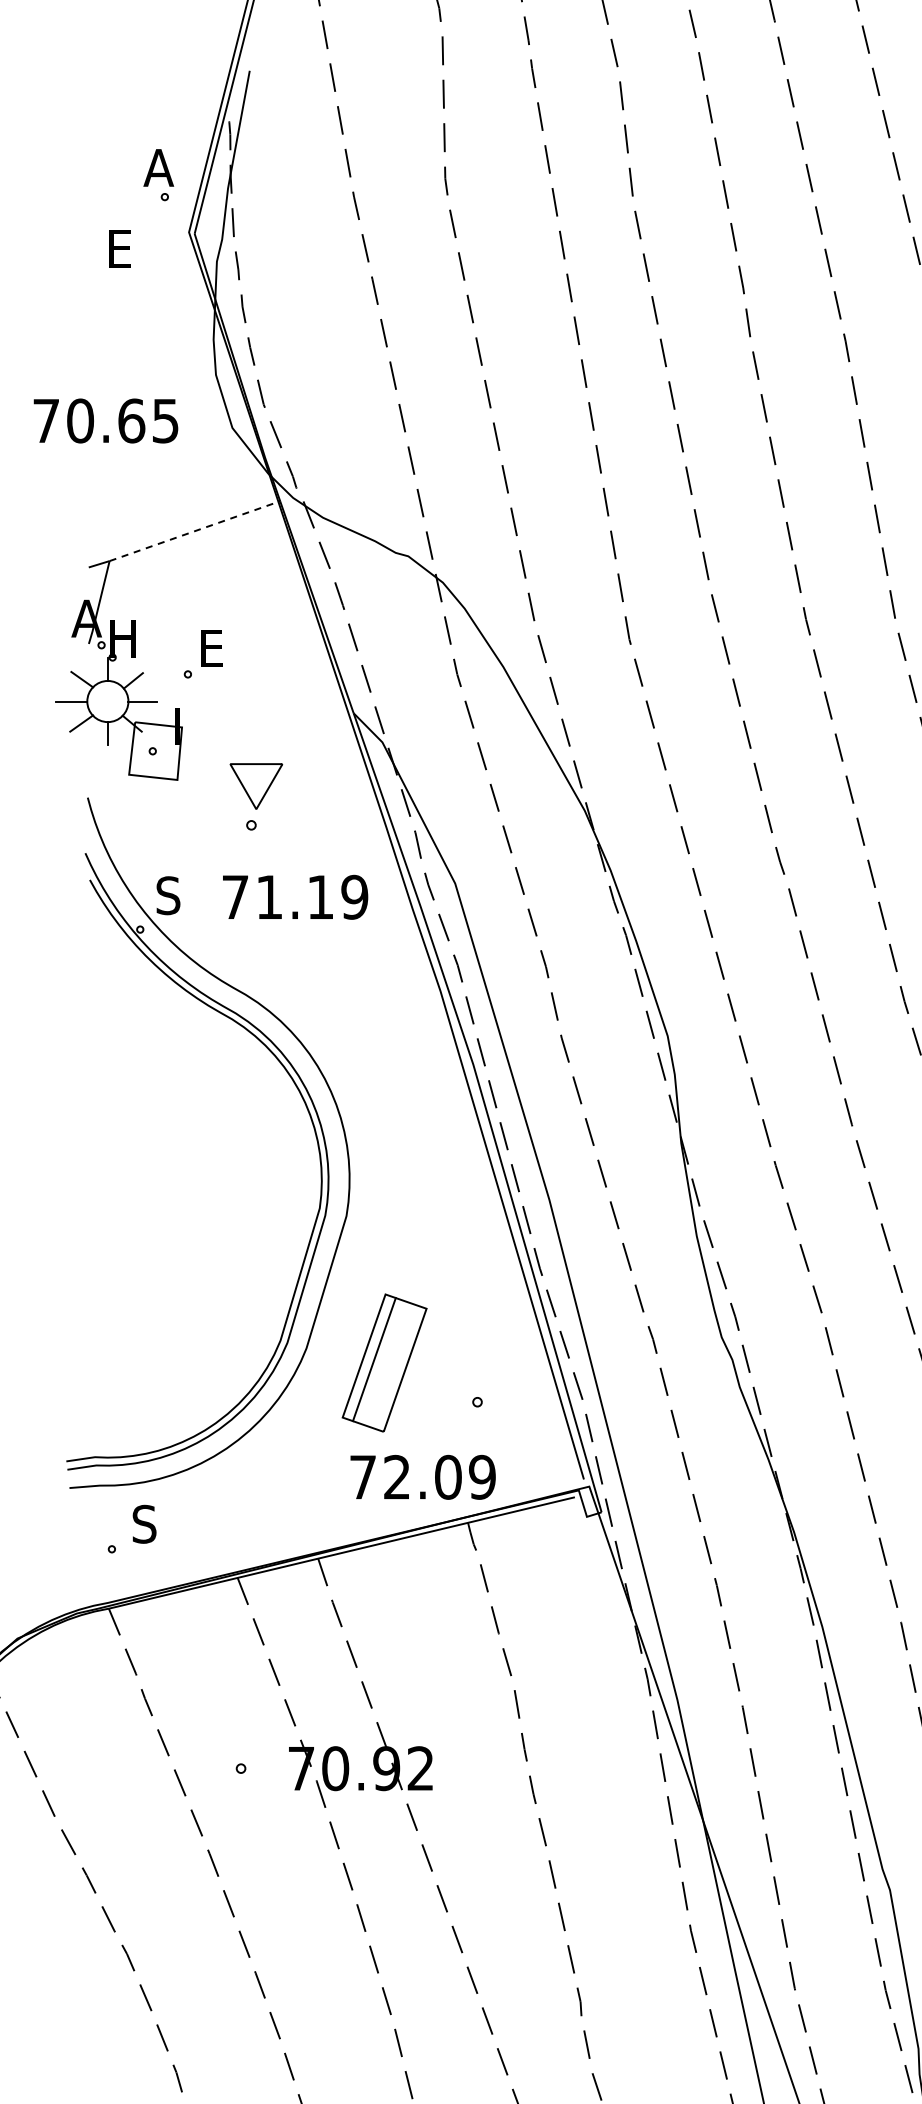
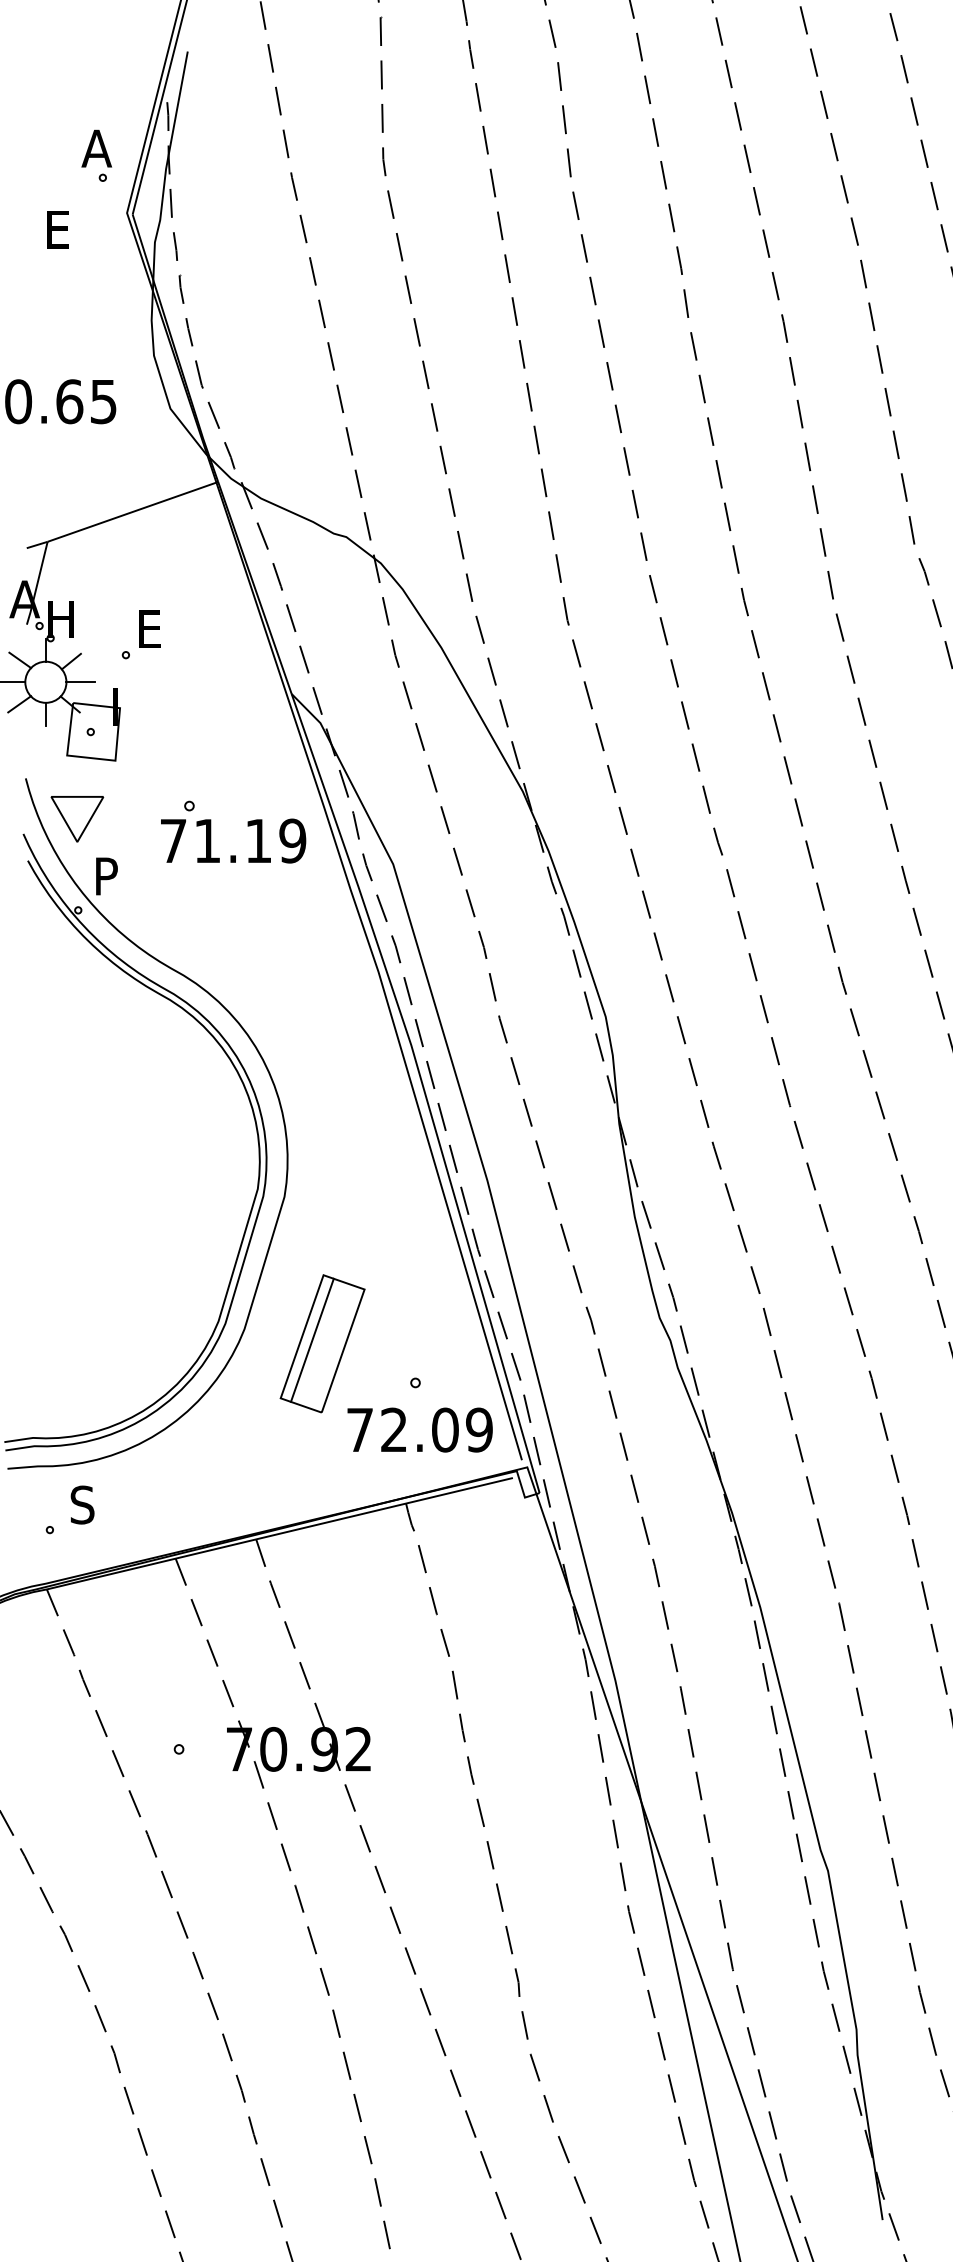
line: (195, 530) -> (133, 511), dashed -> solid
part: (256, 786) -> (77, 819), moved
text: (168, 895) -> (106, 876), S -> P
text: (295, 896) -> (233, 840), moved
text: (422, 1476) -> (419, 1429), moved

